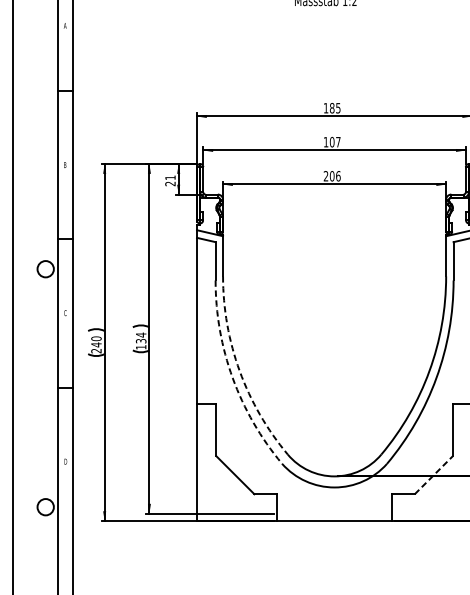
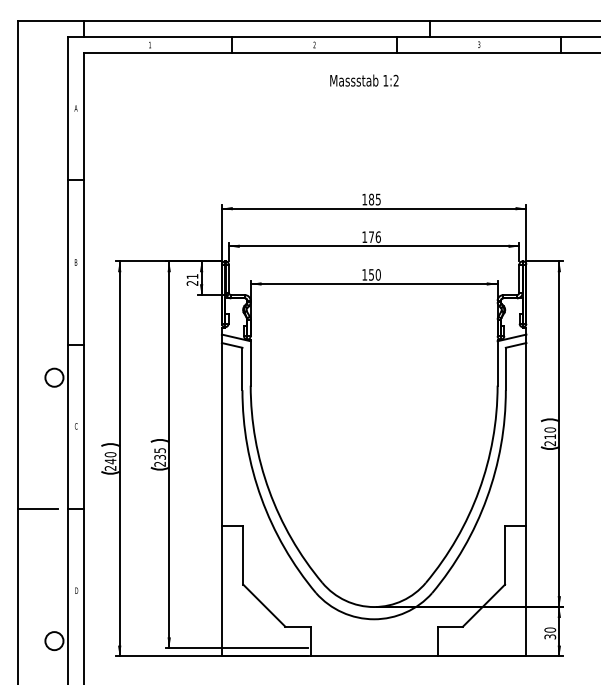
text: (334, 142) -> (374, 237), 107 -> 176
text: (332, 175) -> (371, 274), 206 -> 150
text: (140, 340) -> (159, 456), 134 -> 235
arc: (240, 371) -> (269, 490), dashed -> solid
arc: (232, 378) -> (261, 498), dashed -> solid
line: (30, 388) -> (37, 509), added
line: (433, 475) -> (483, 605), dashed -> solid

